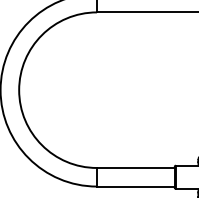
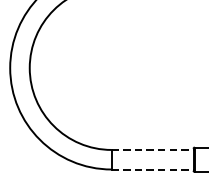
line: (135, 167) -> (152, 149), solid -> dashed
line: (135, 186) -> (152, 169), solid -> dashed

